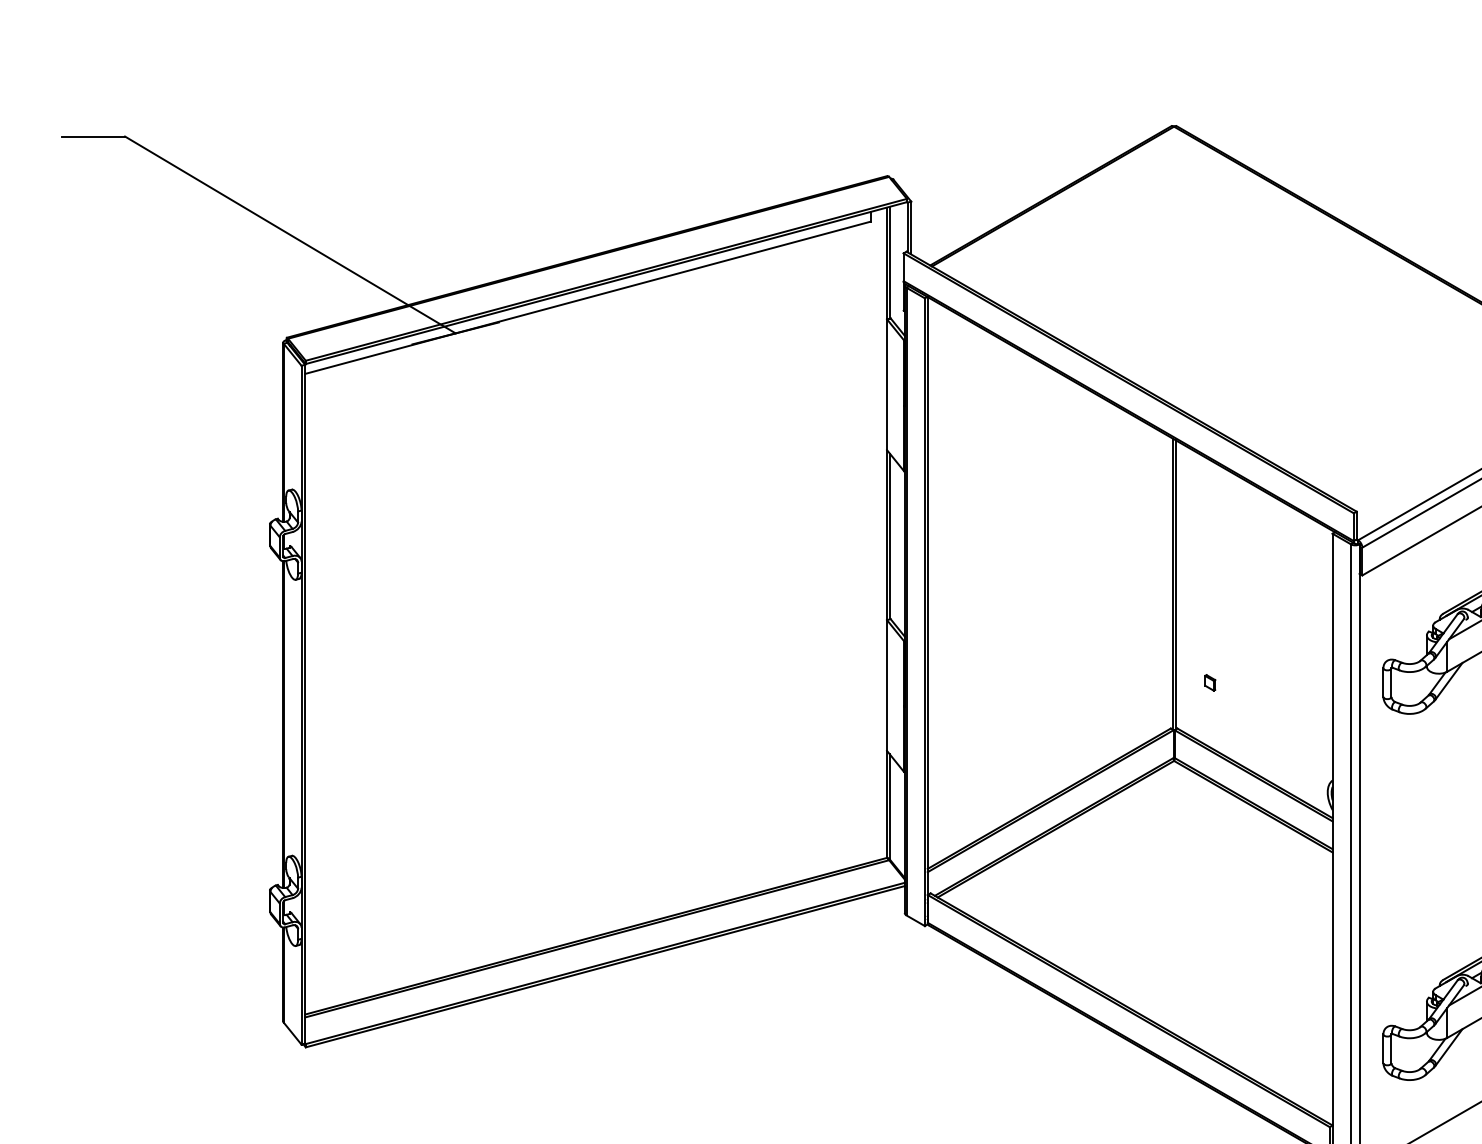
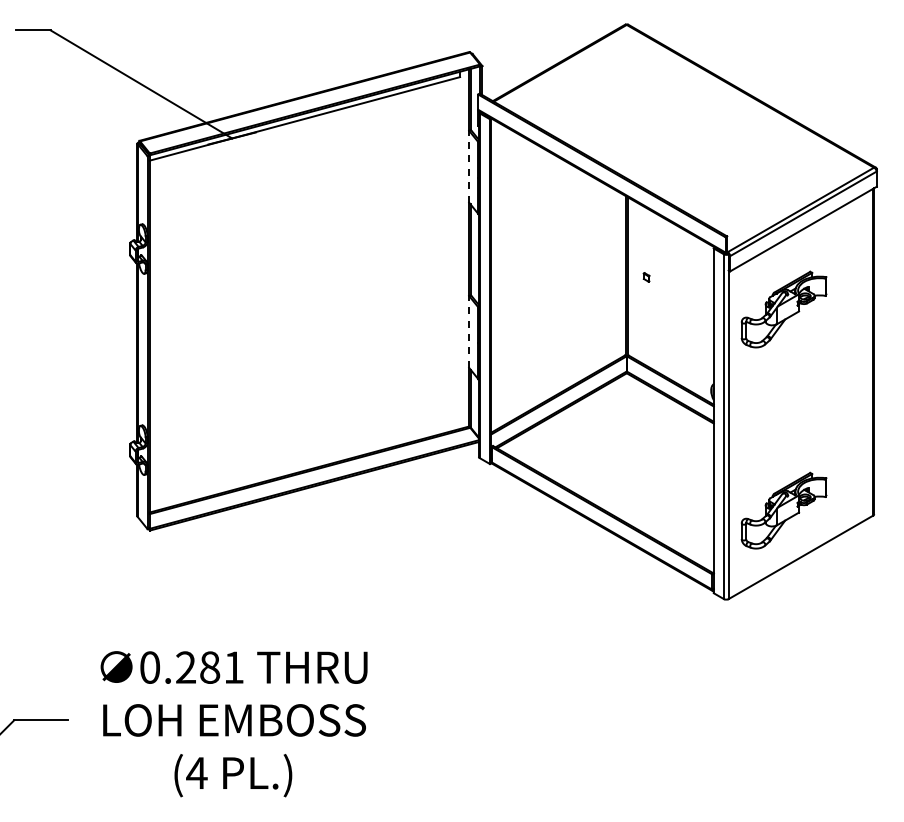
line: (887, 384) -> (469, 166), solid -> dashed
part: (1209, 683) -> (646, 277), moved
line: (887, 684) -> (469, 331), solid -> dashed

